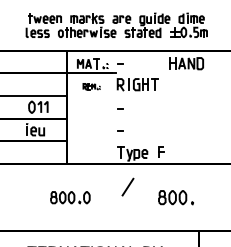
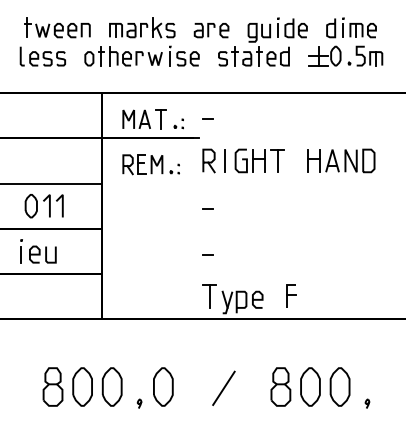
part: (186, 63) -> (341, 160), moved
part: (91, 86) -> (150, 164), size x1.67
line: (127, 186) -> (222, 387), moved
part: (70, 197) -> (108, 387), size x1.67
part: (175, 197) -> (319, 387), size x1.43

